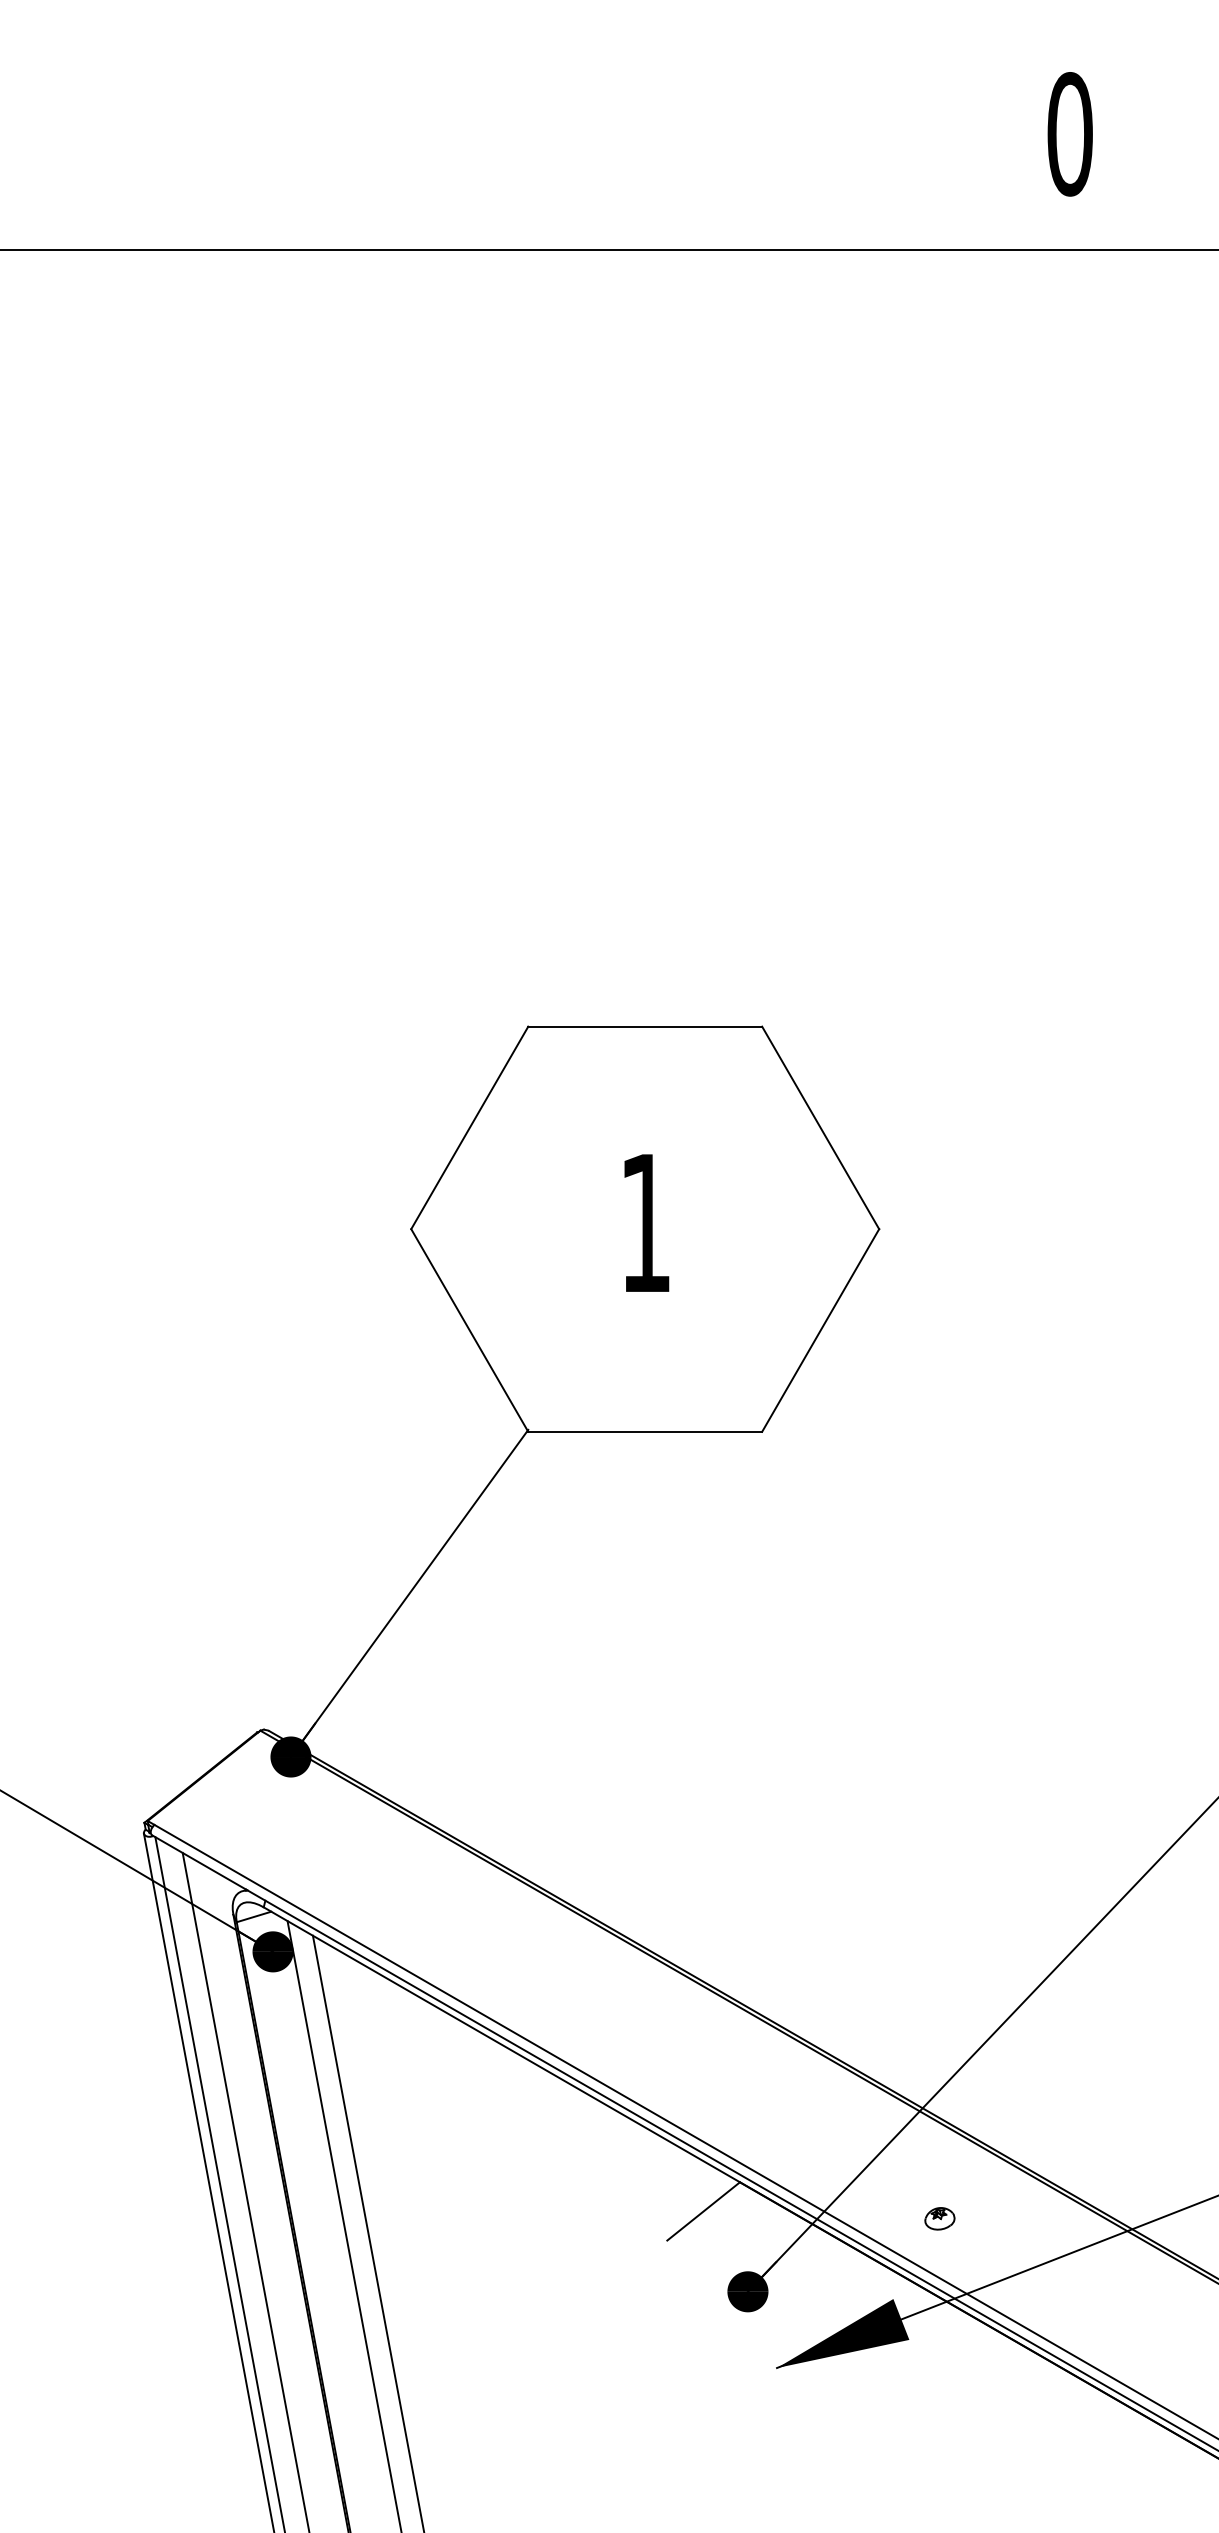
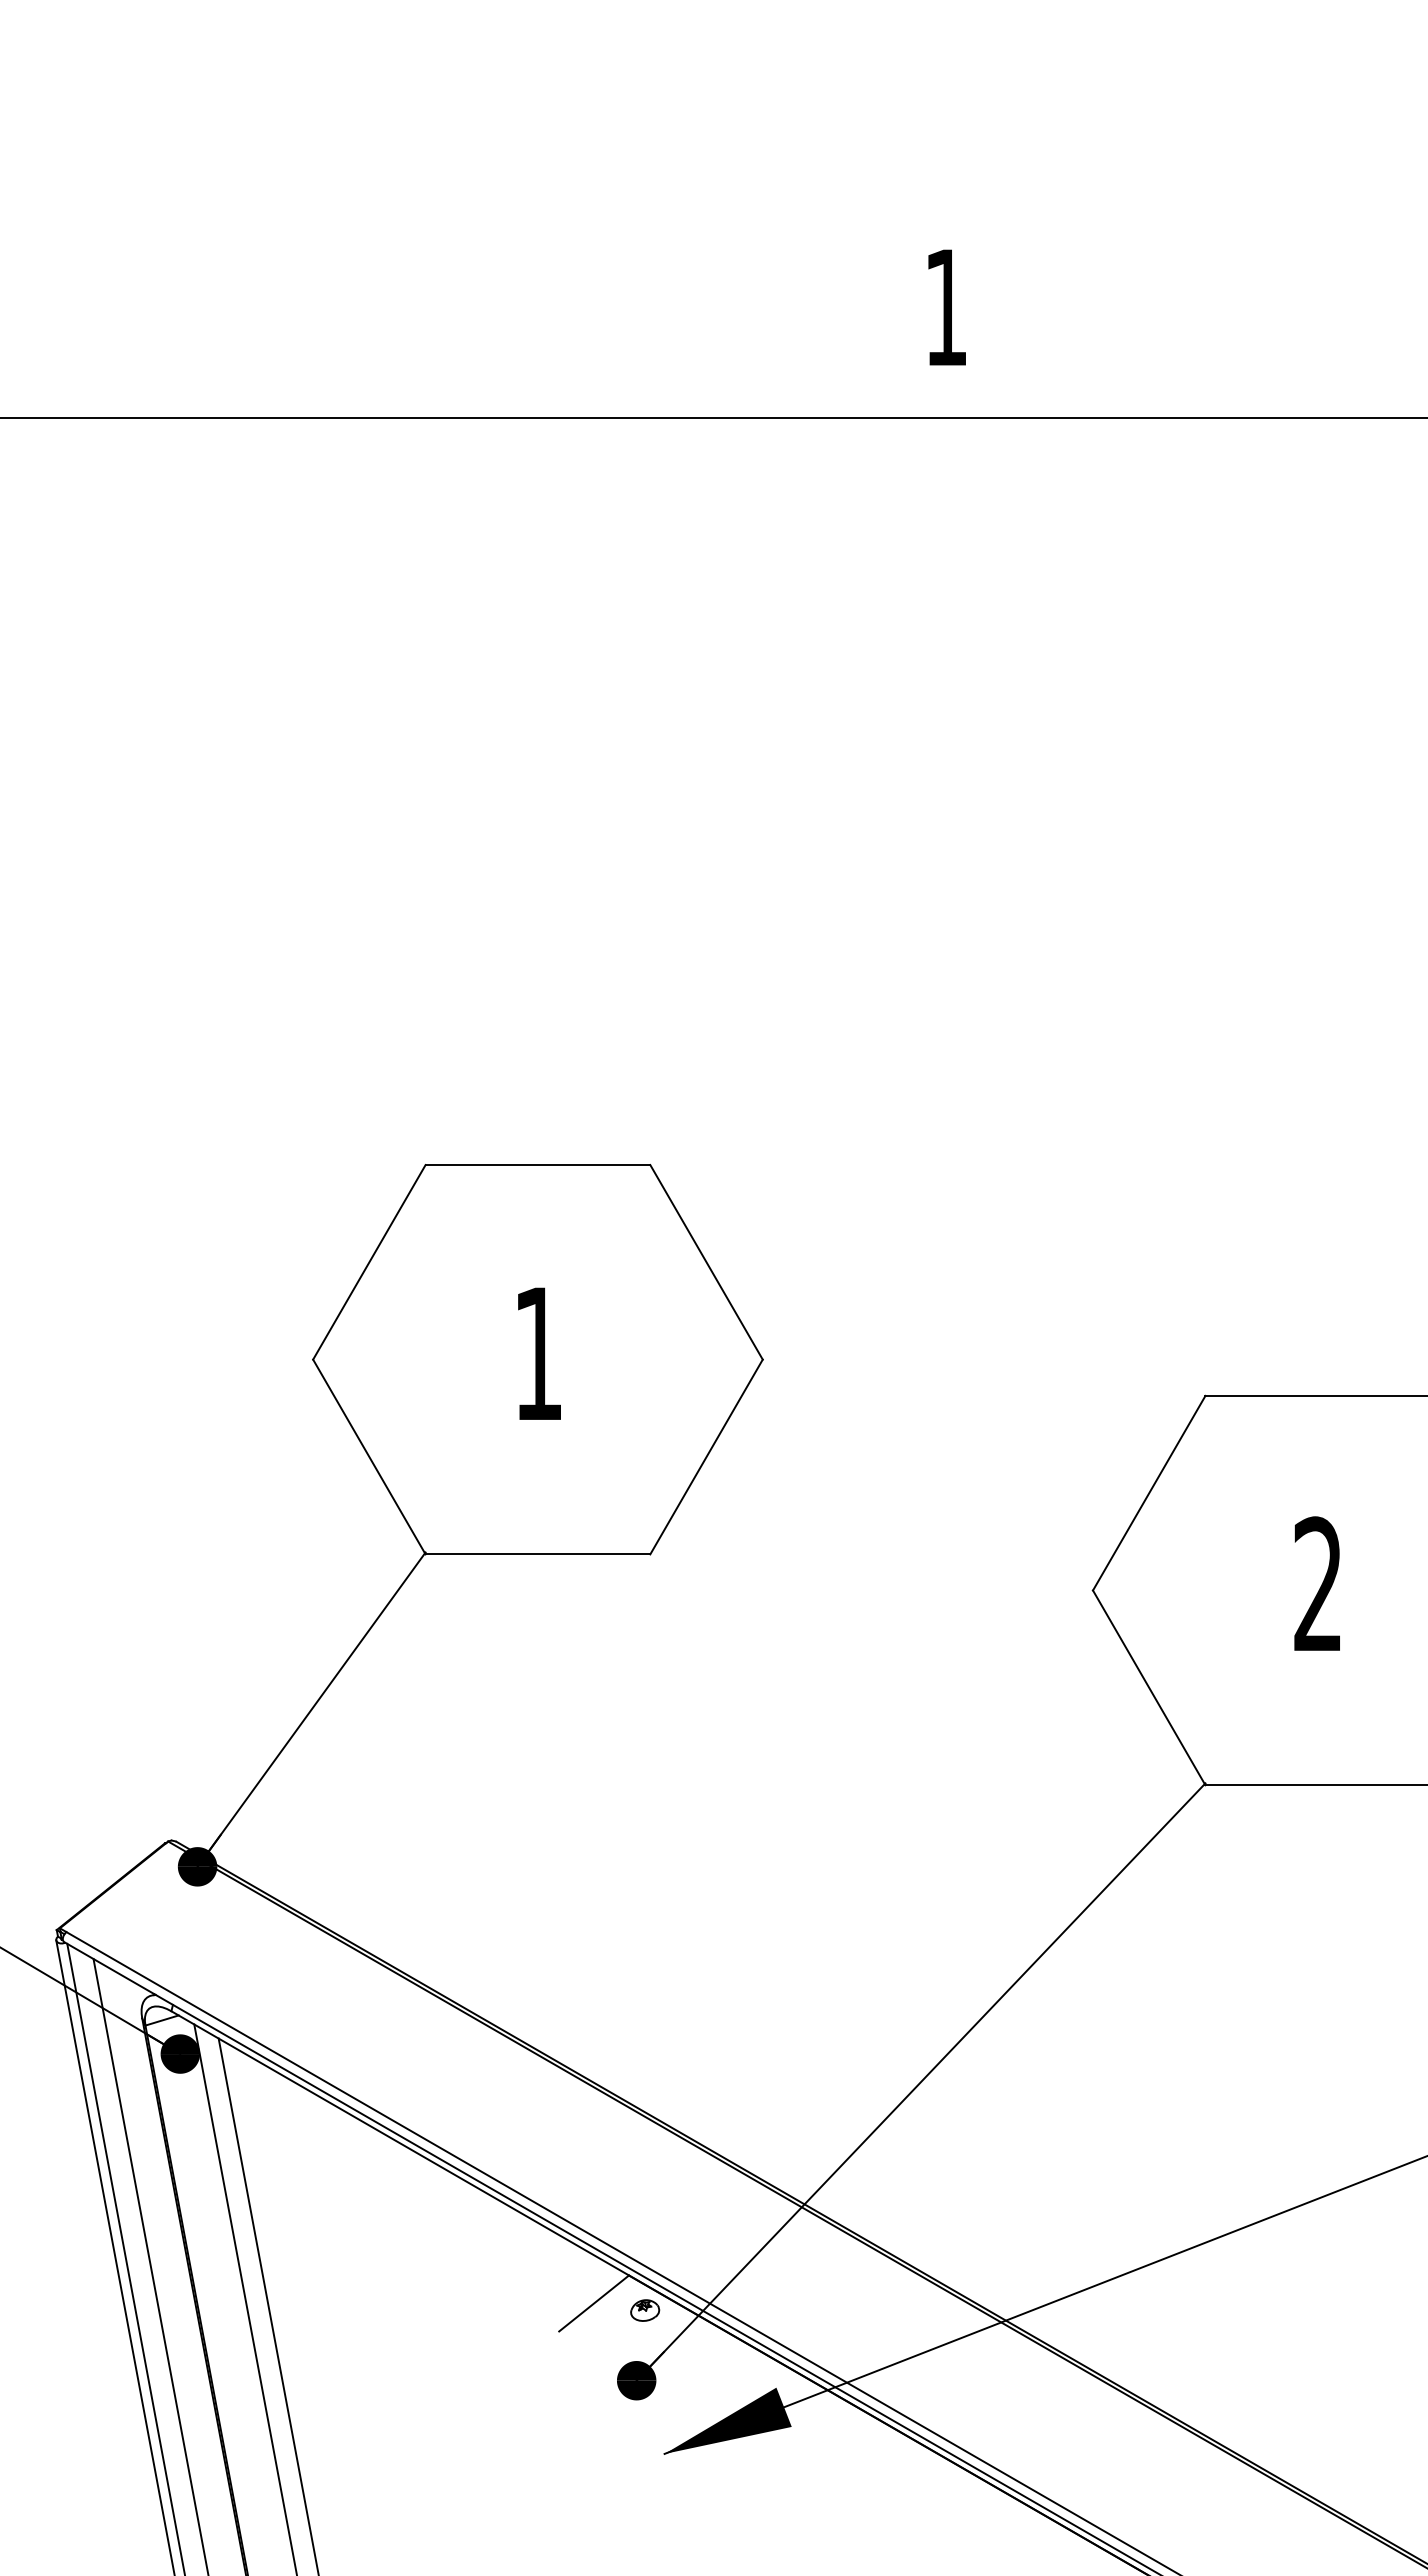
text: (1070, 134) -> (946, 307), 0 -> 1
part: (940, 2218) -> (645, 2310), moved

